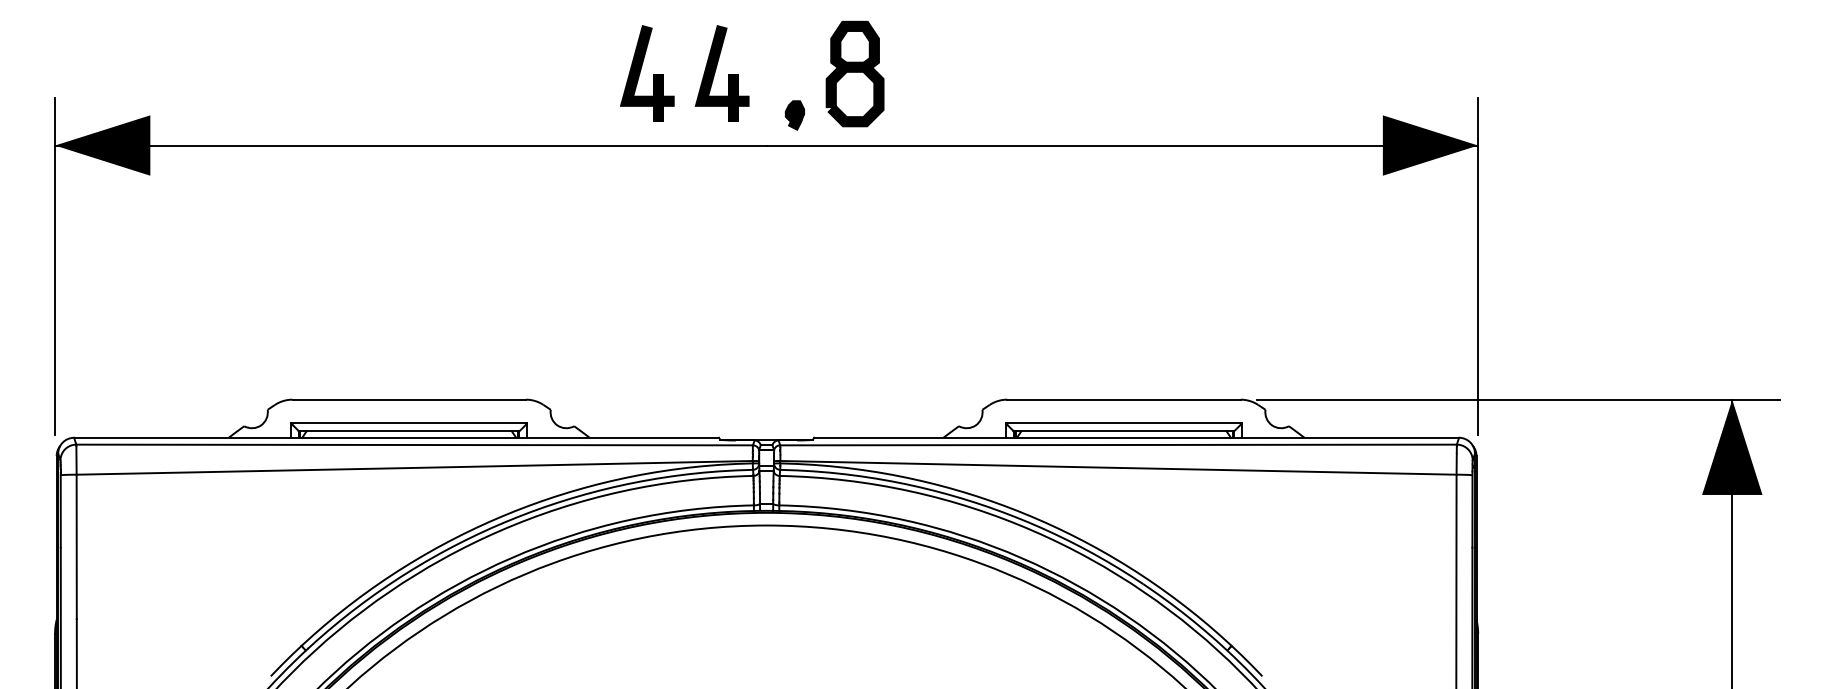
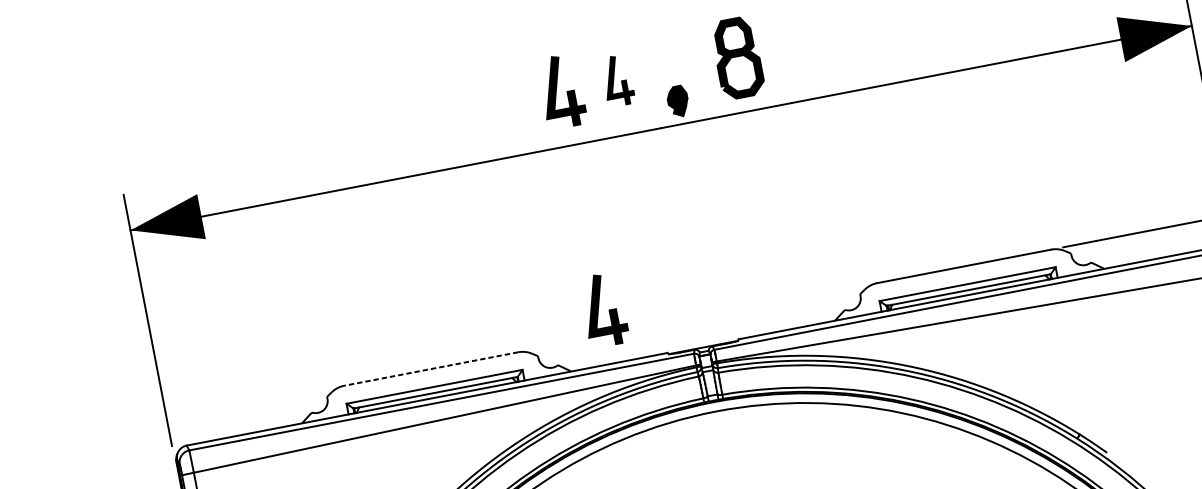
part: (721, 73) -> (617, 80), size x0.7
part: (854, 73) -> (737, 57), moved
part: (794, 115) -> (677, 101), size x1.4
part: (653, 367) -> (608, 309), added
line: (409, 399) -> (431, 368), solid -> dashed

